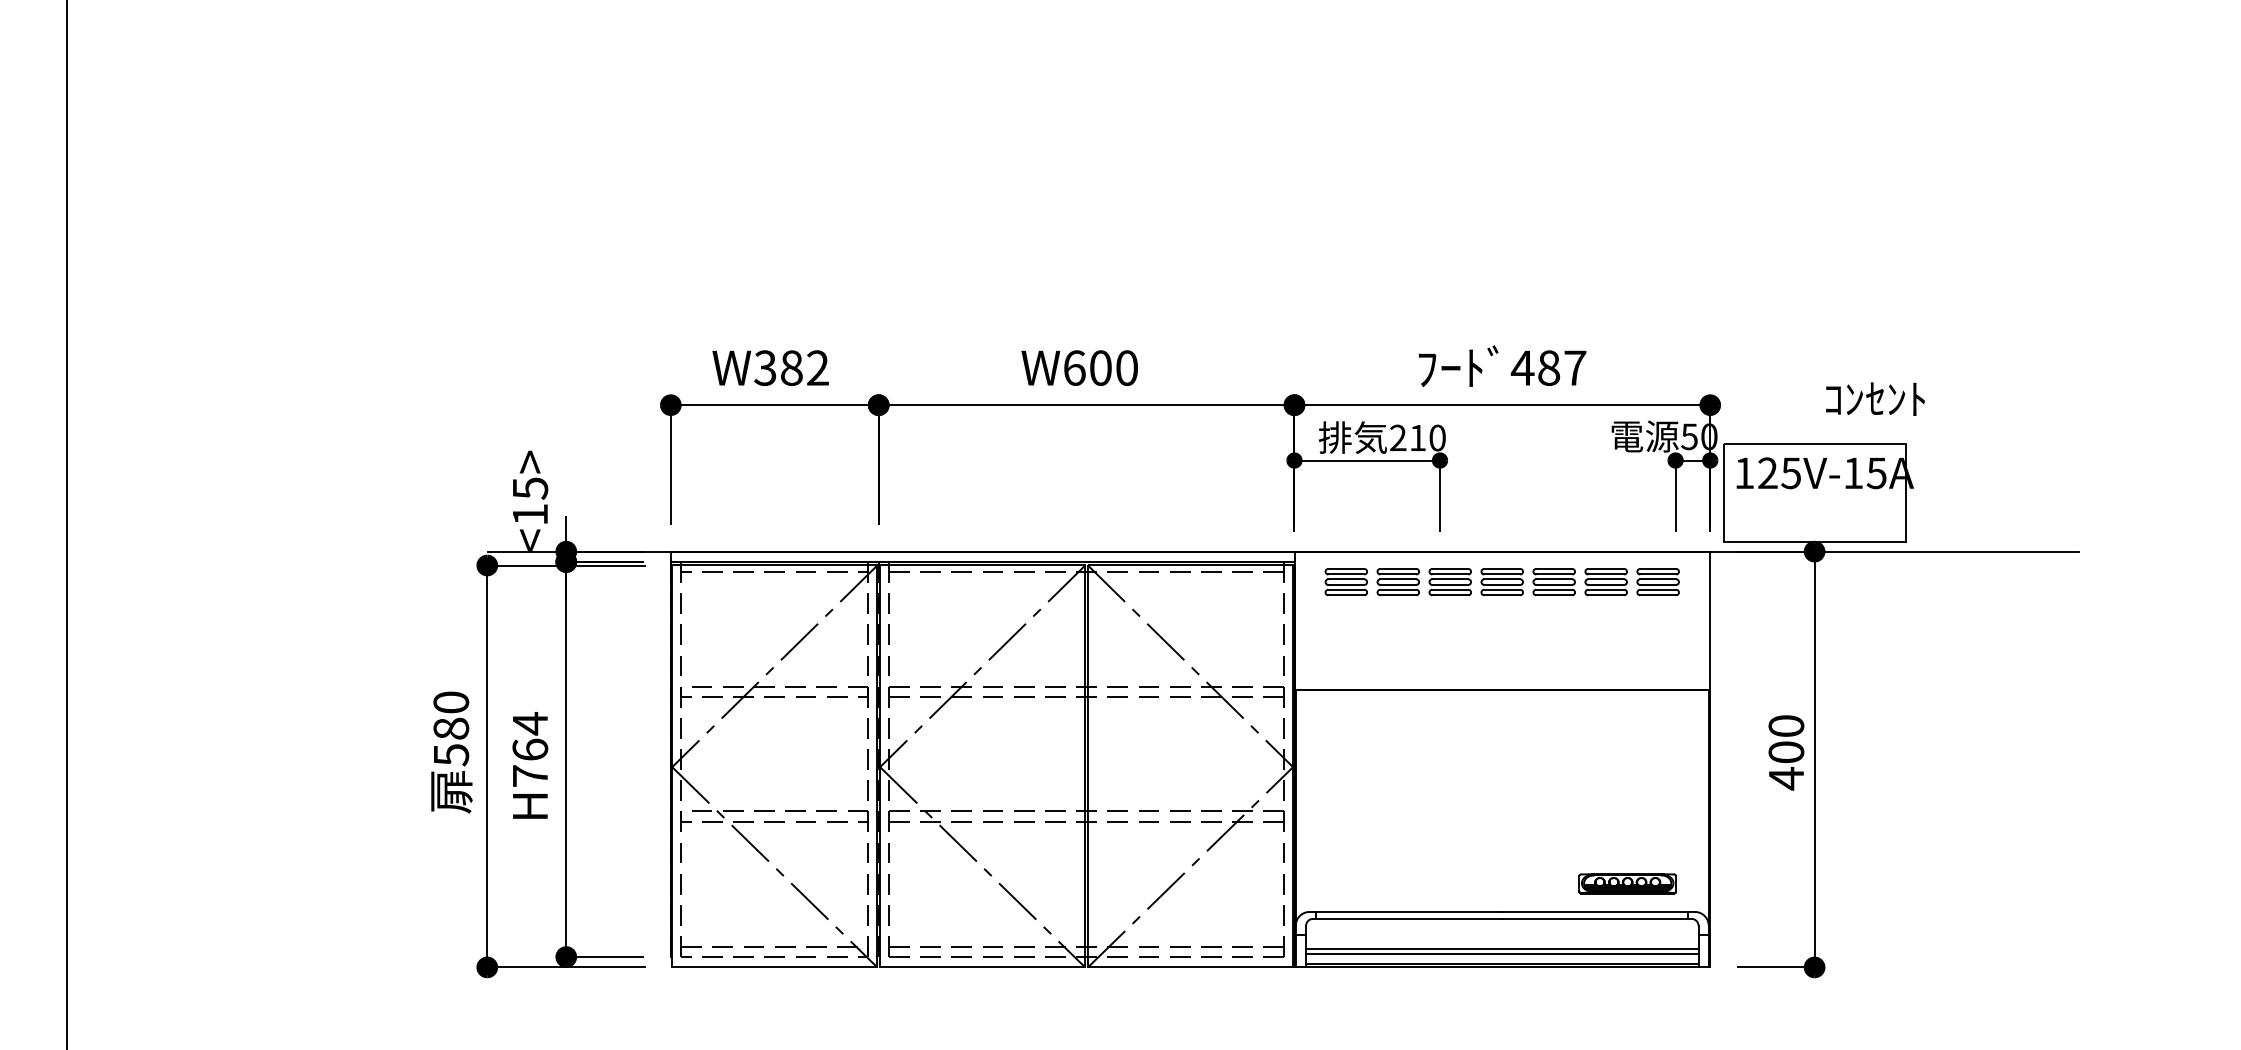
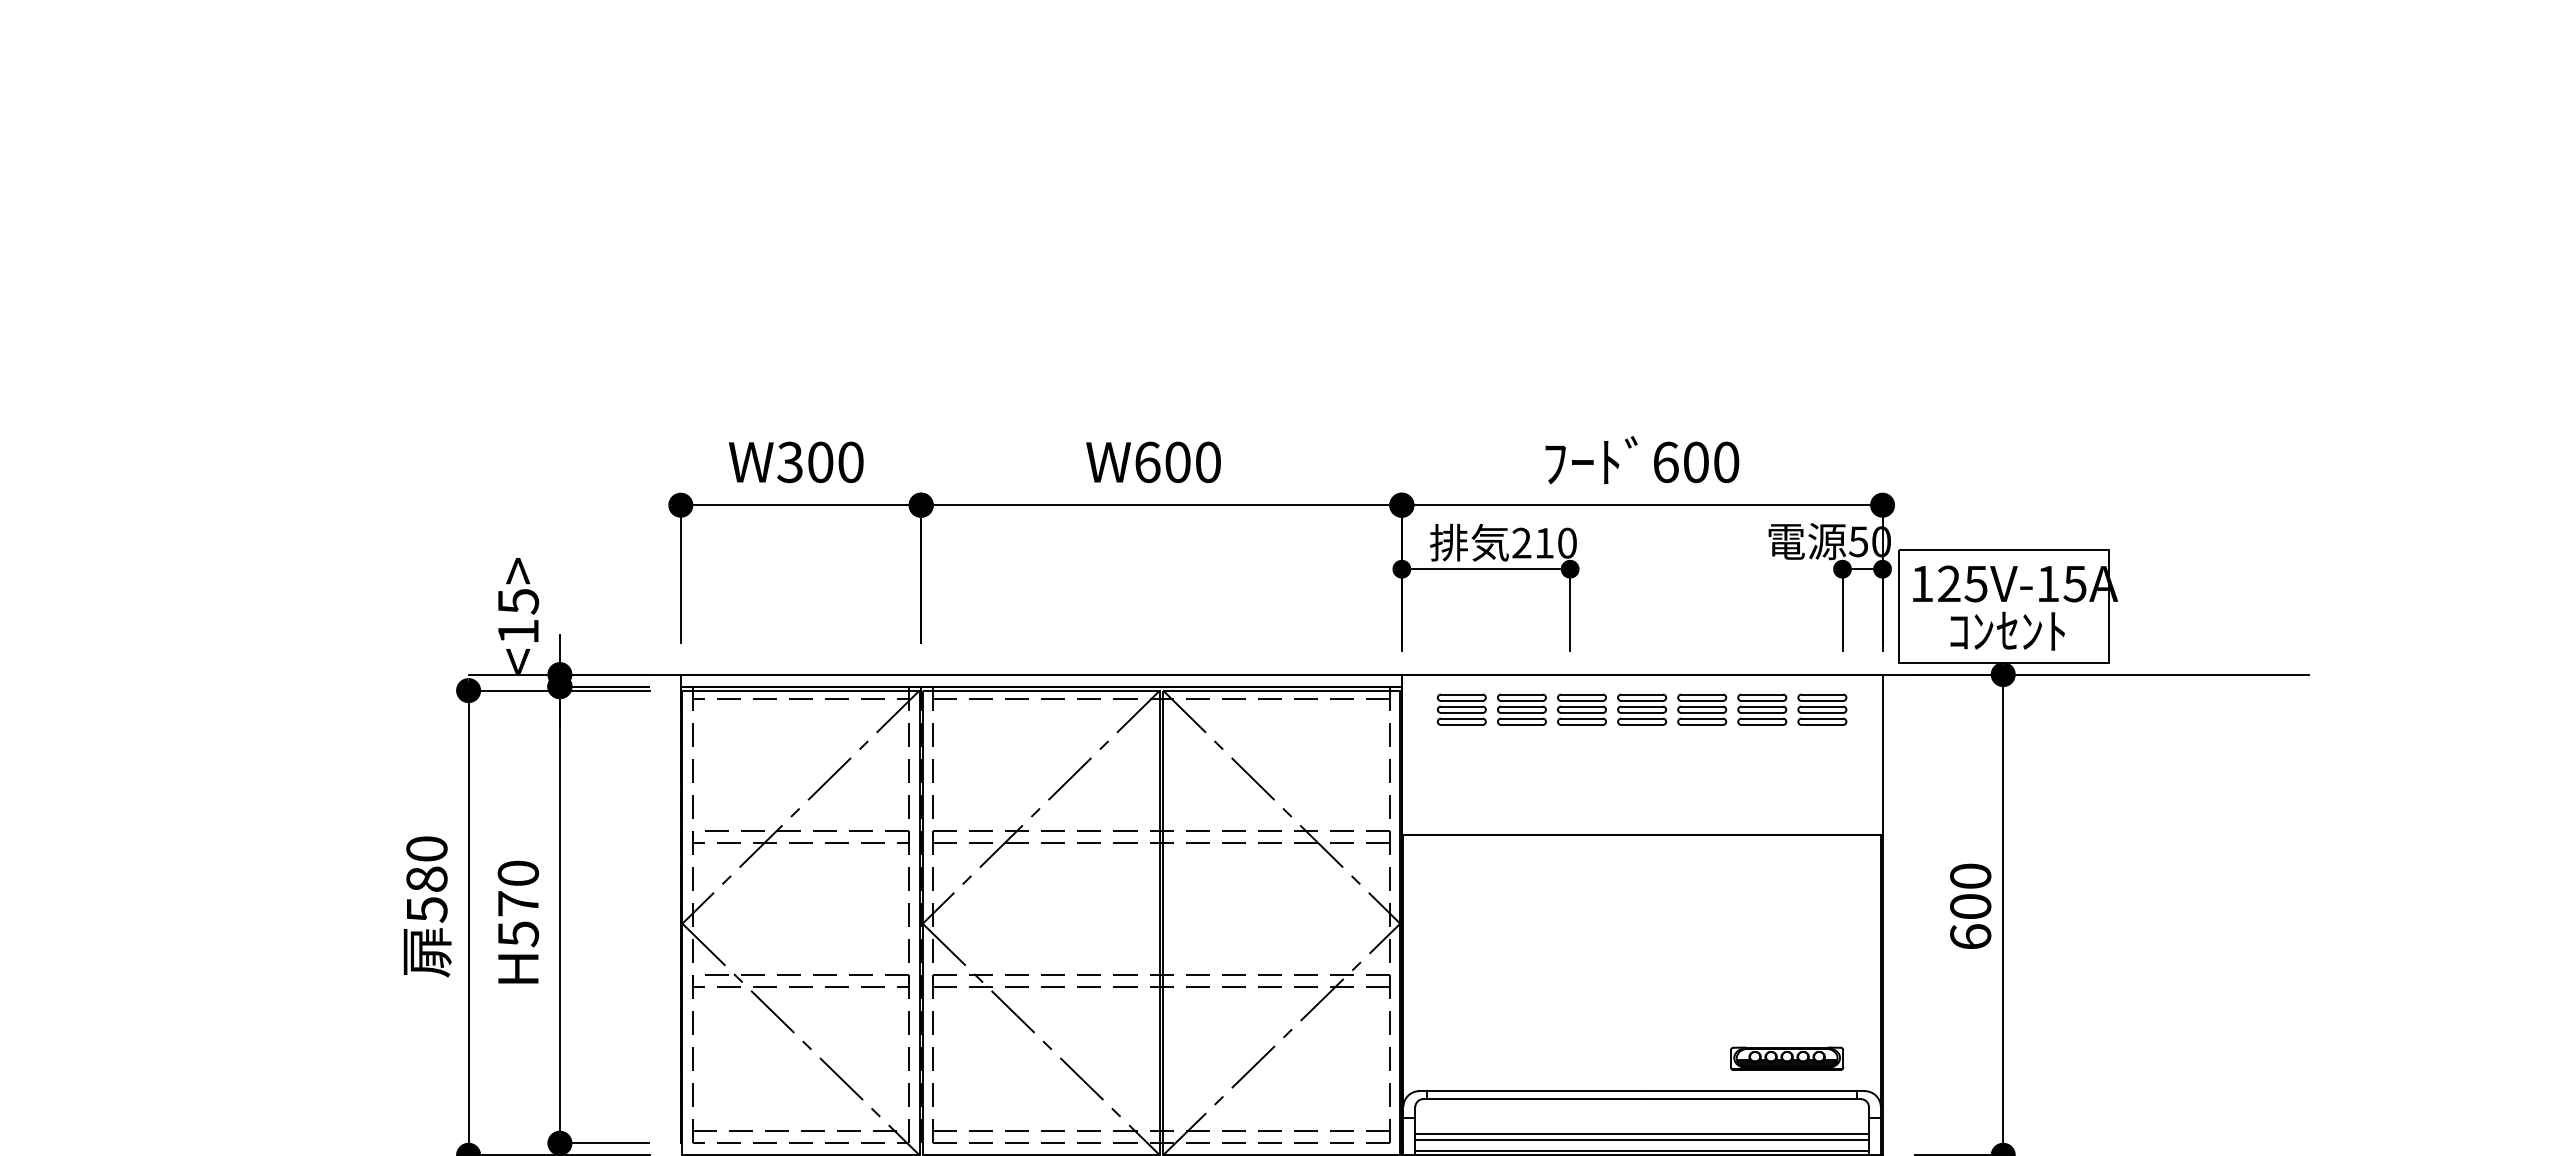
text: (804, 367) -> (835, 461), W382 -> W300
text: (1548, 368) -> (1695, 462), 487 -> 600
text: (1875, 398) -> (2007, 630), moved
text: (530, 749) -> (518, 903), H764 -> H570
text: (1786, 778) -> (1970, 936), 400 -> 600

